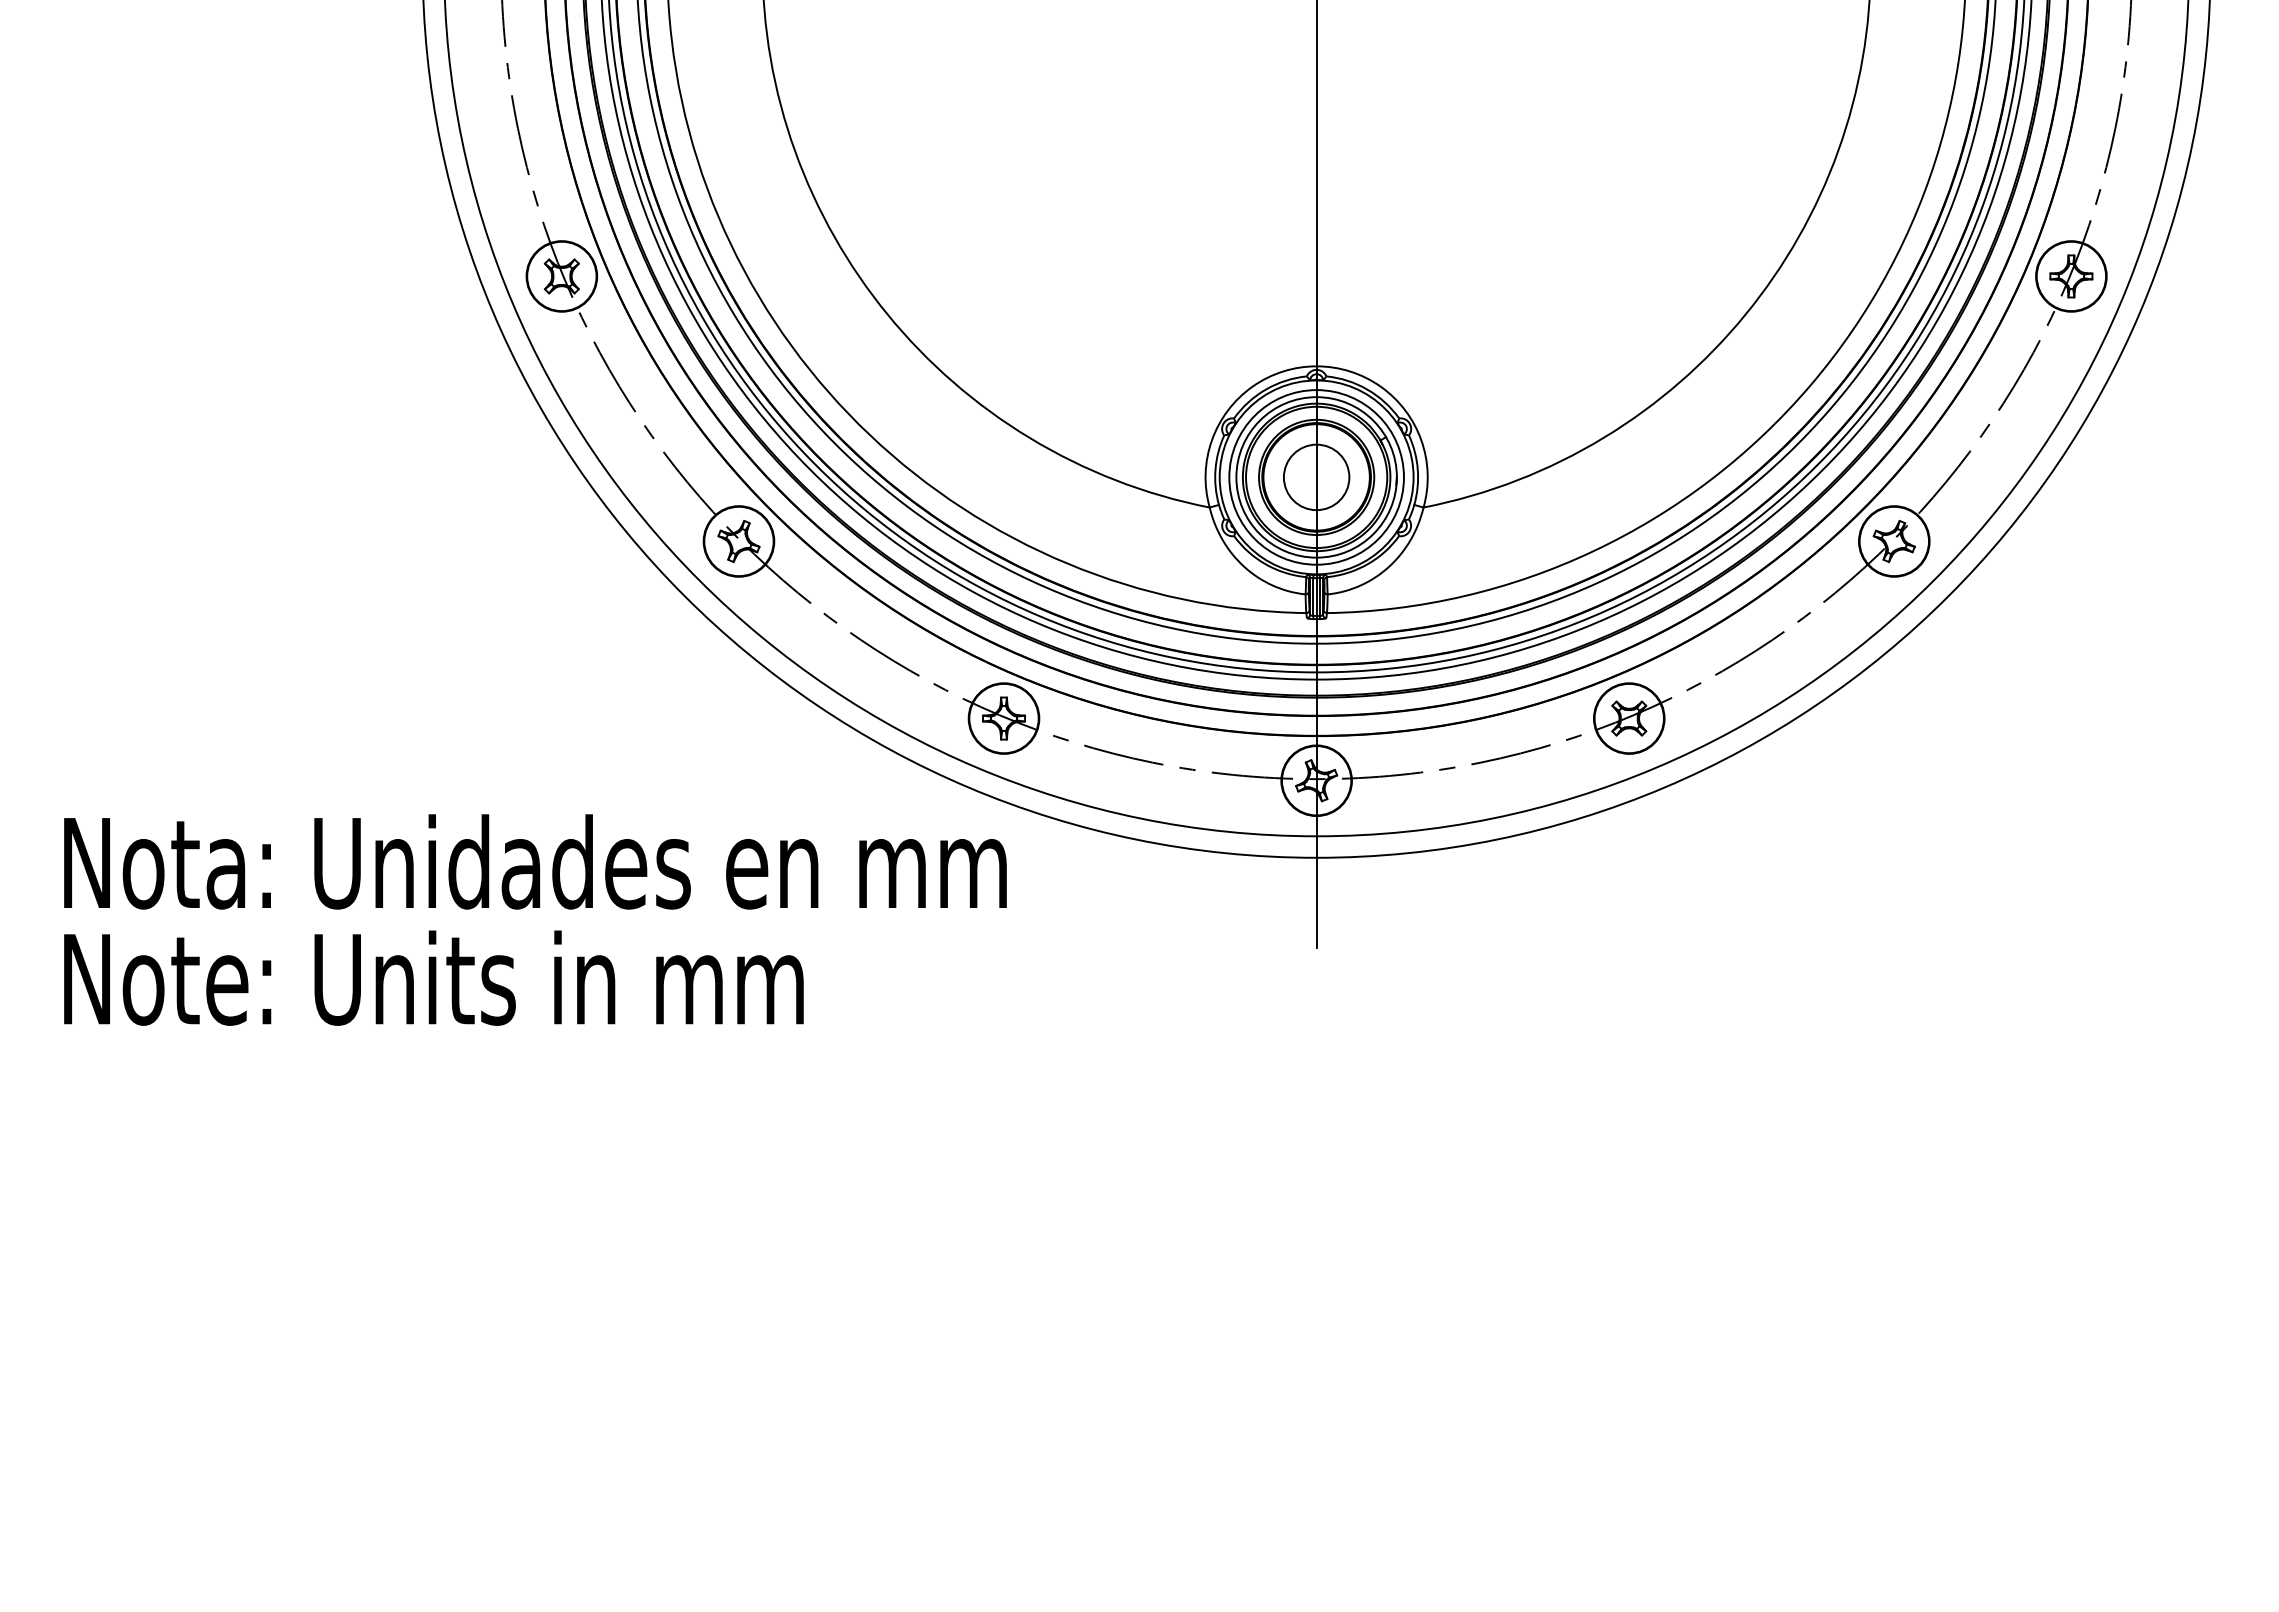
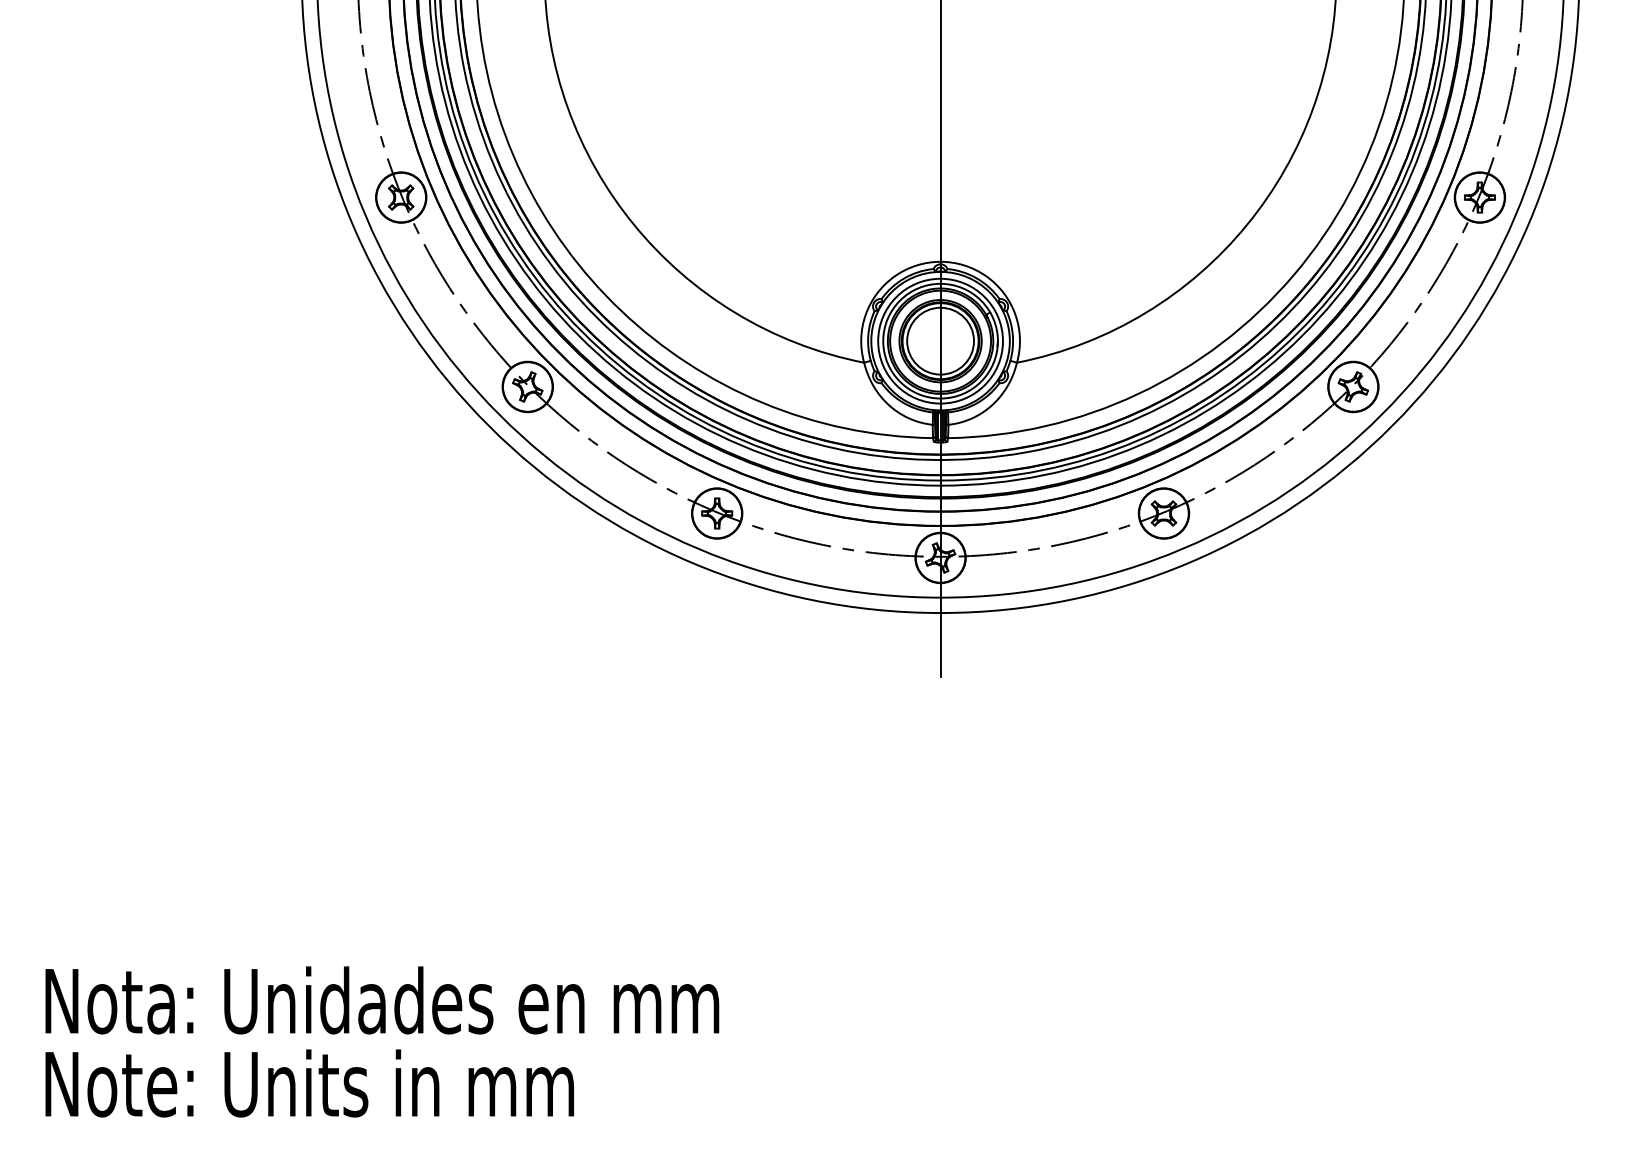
circle: (1316, 477) -> (940, 341), size x1.43
text: (535, 919) -> (382, 1041), moved

